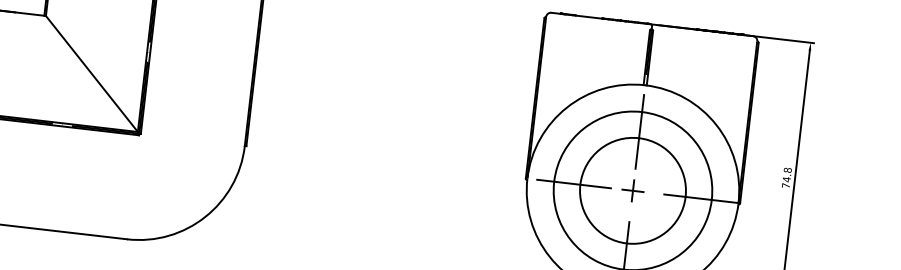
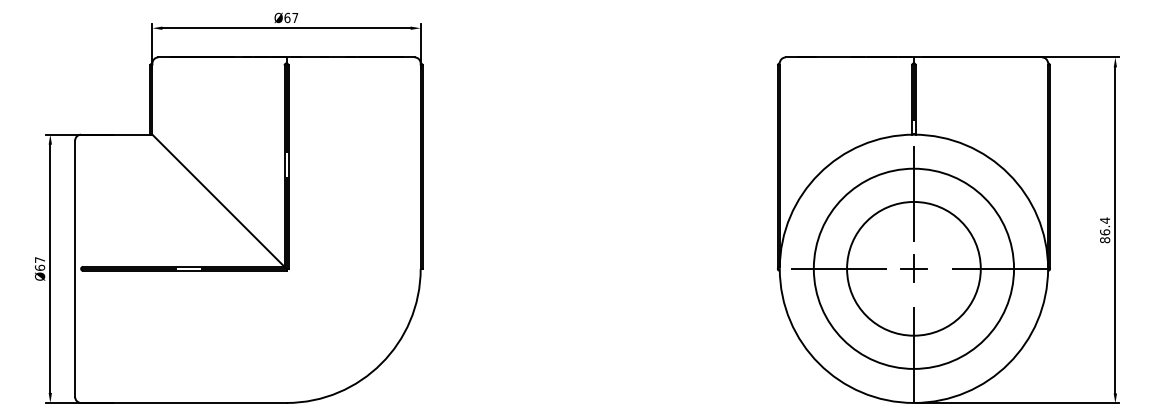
text: (787, 178) -> (1105, 230), 74.8 -> 86.4

